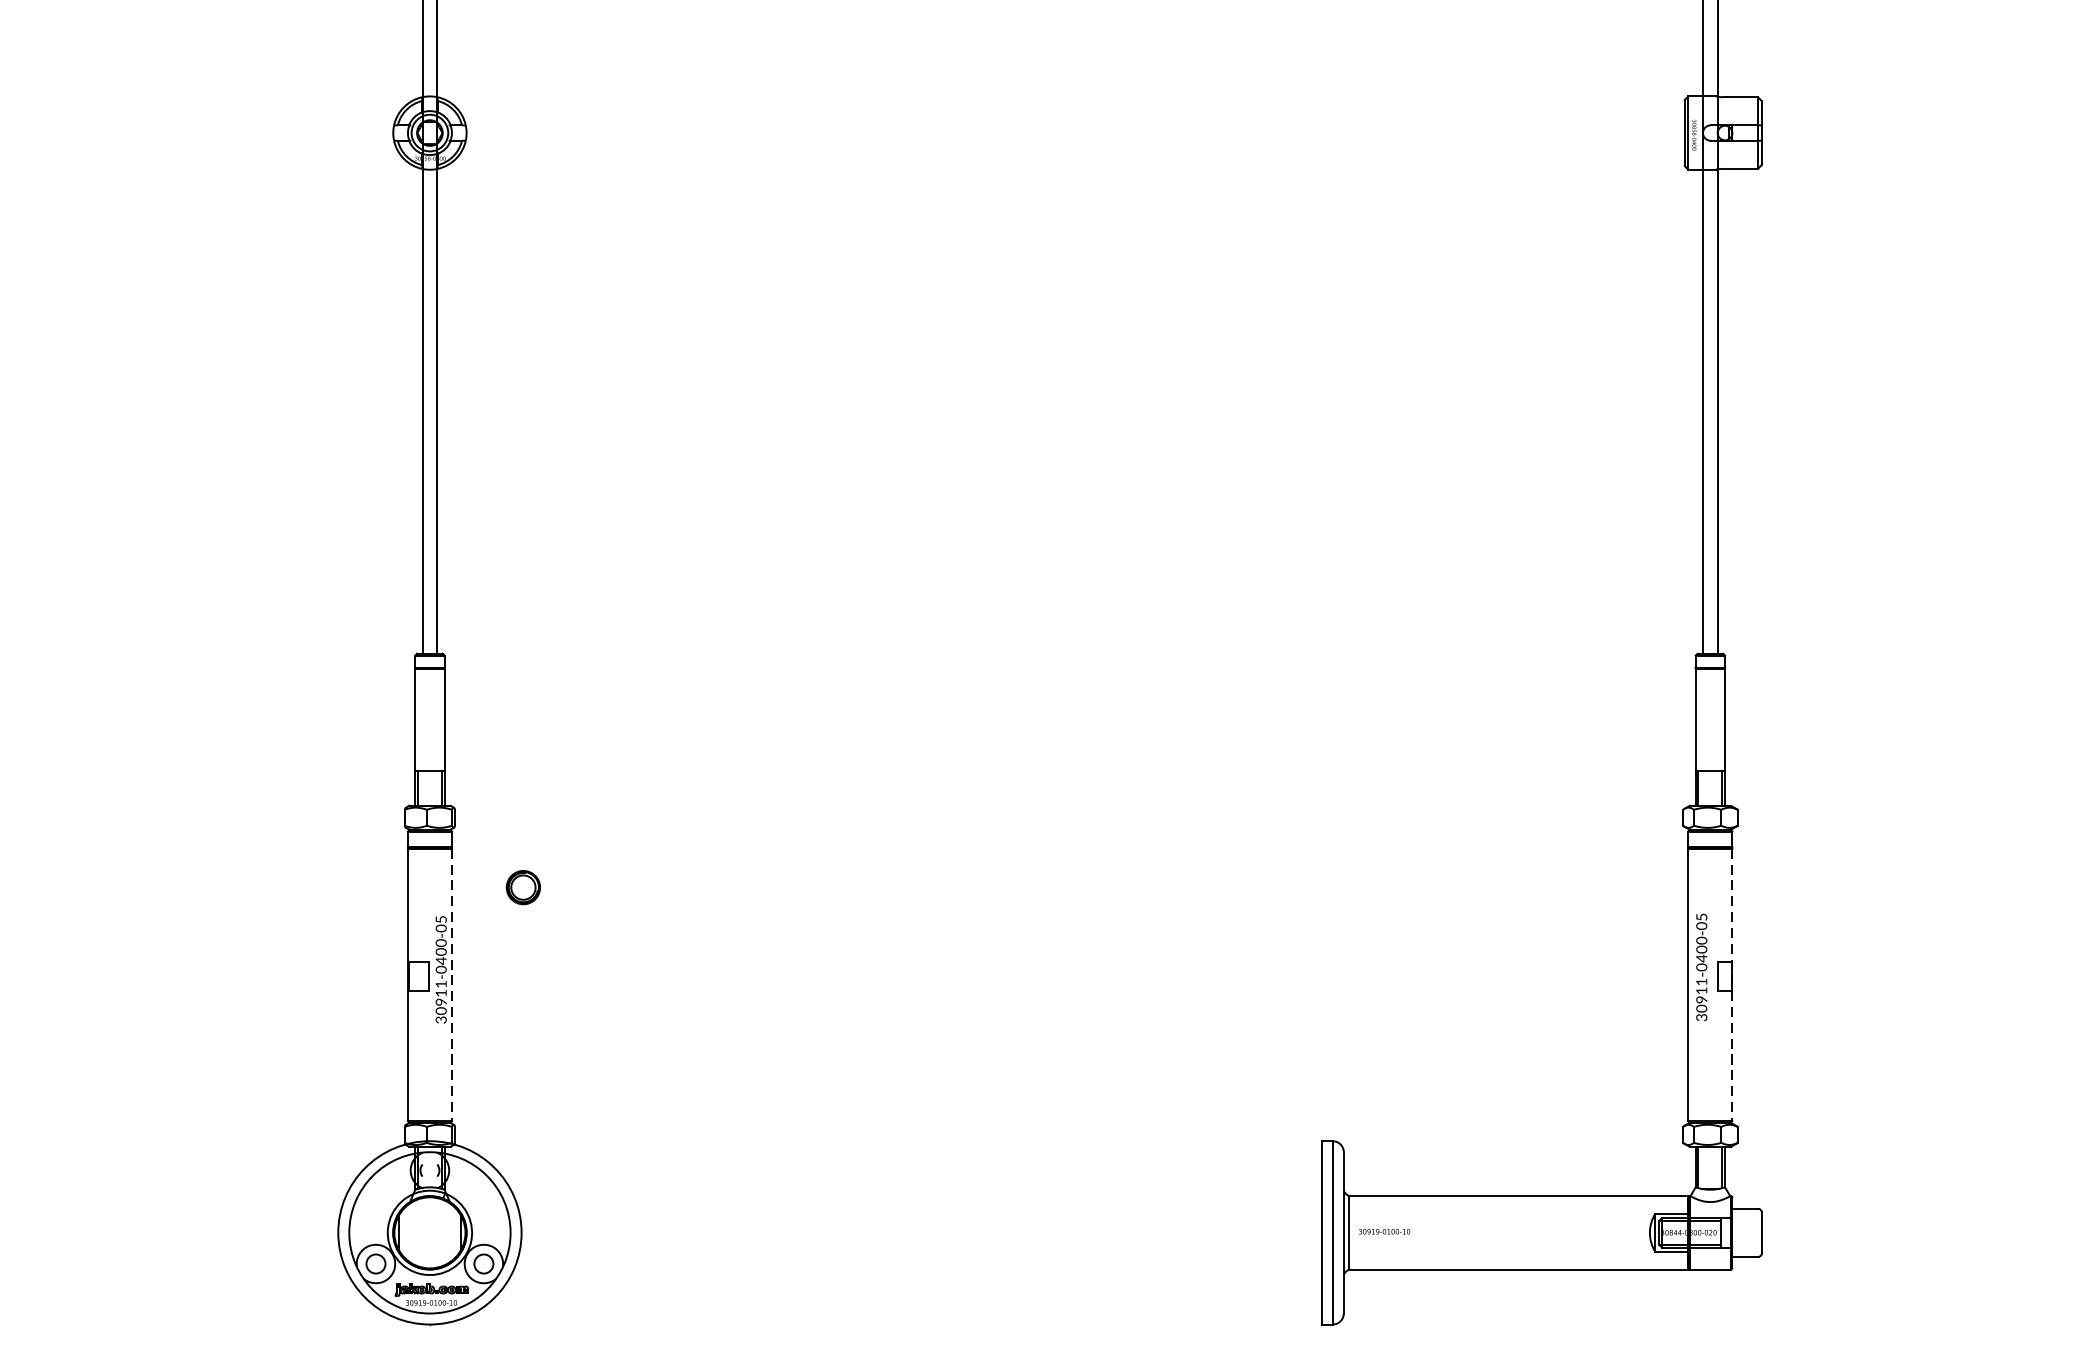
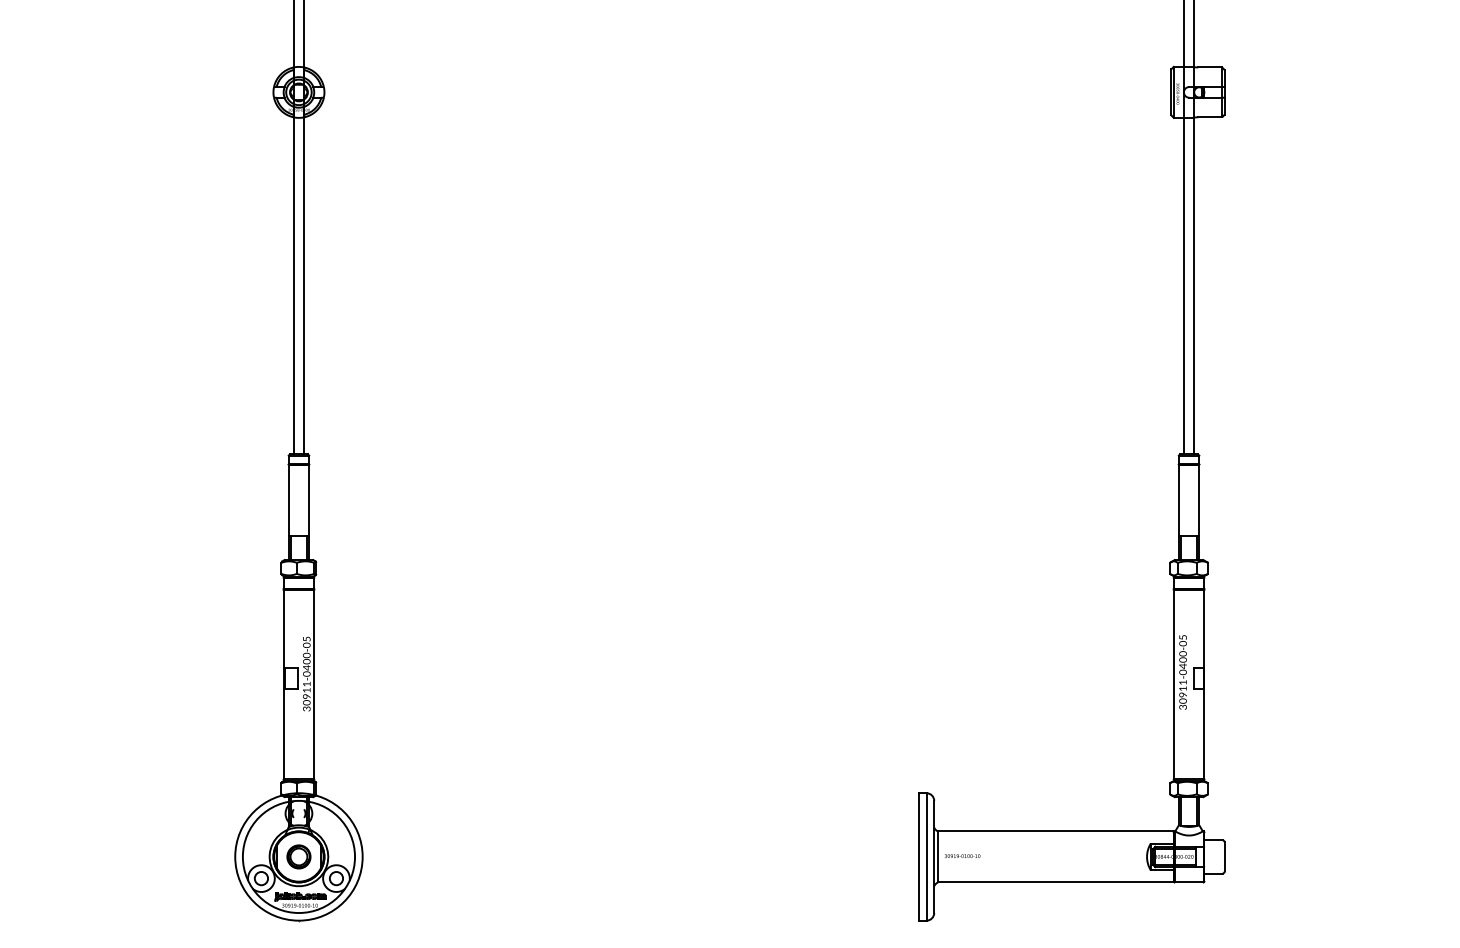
part: (522, 886) -> (298, 856), moved
line: (452, 984) -> (314, 684), dashed -> solid
line: (1732, 984) -> (1204, 684), dashed -> solid

